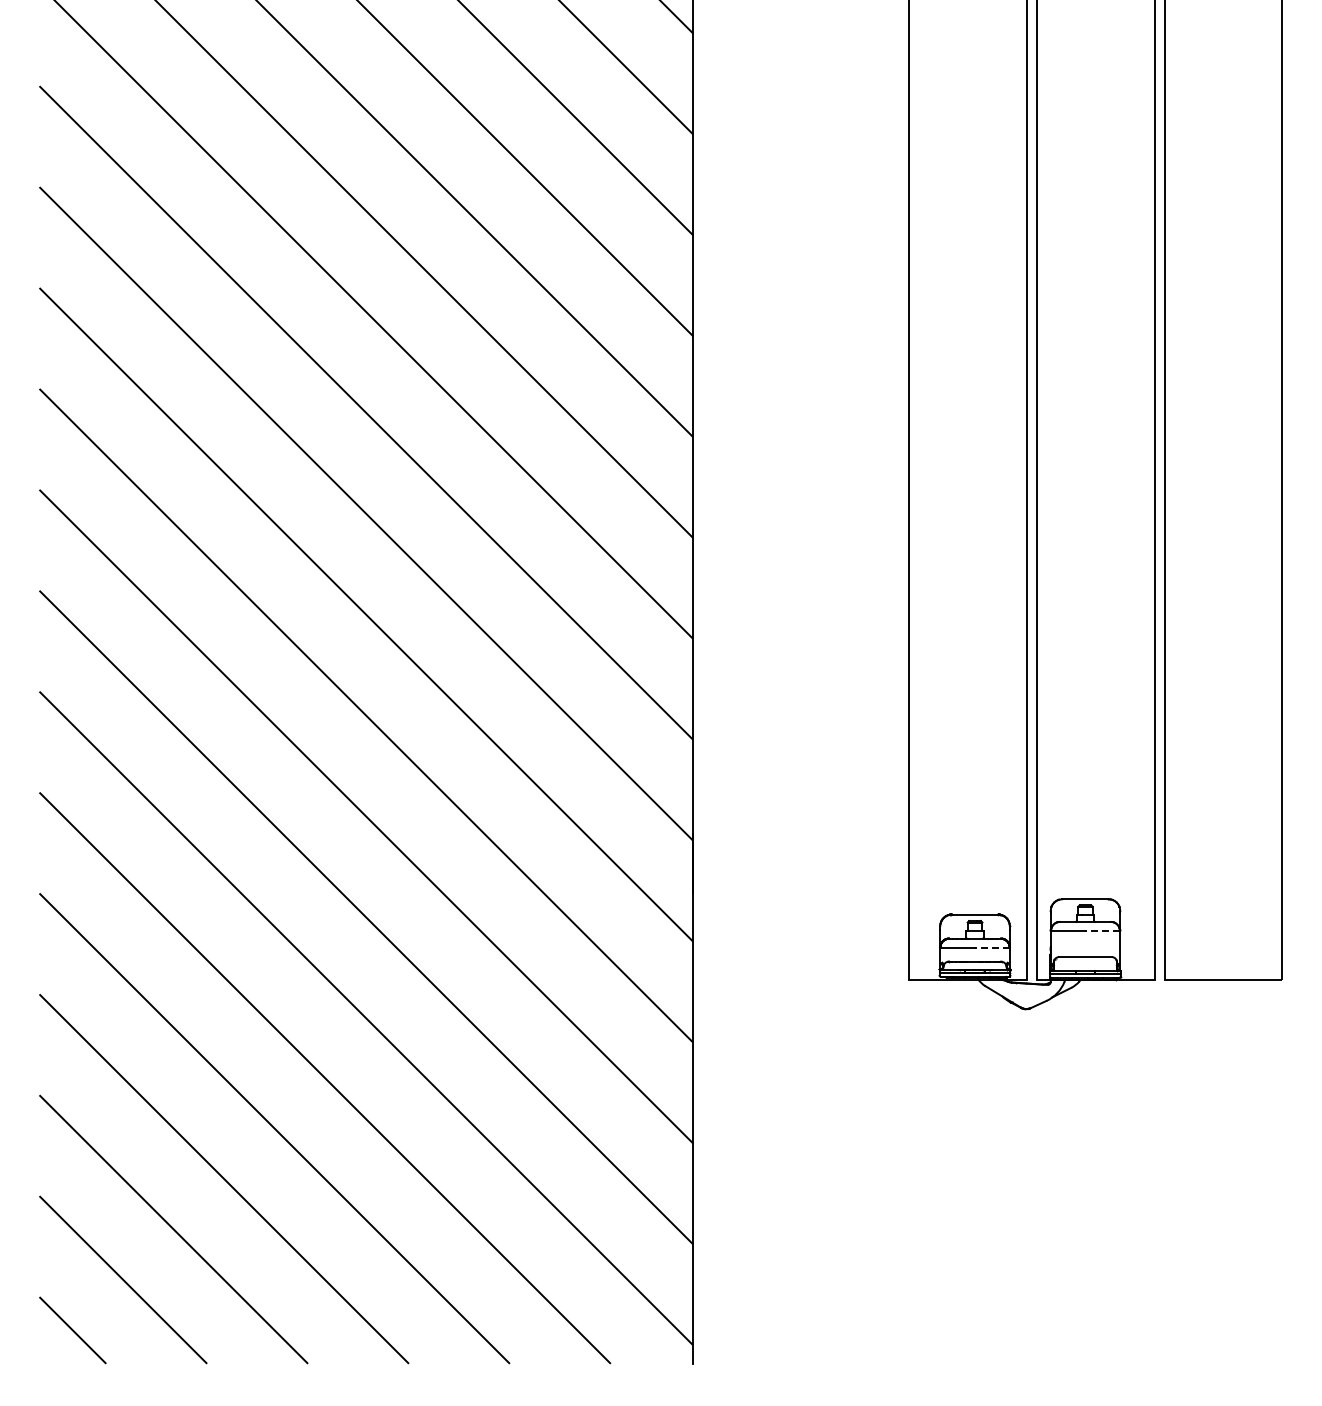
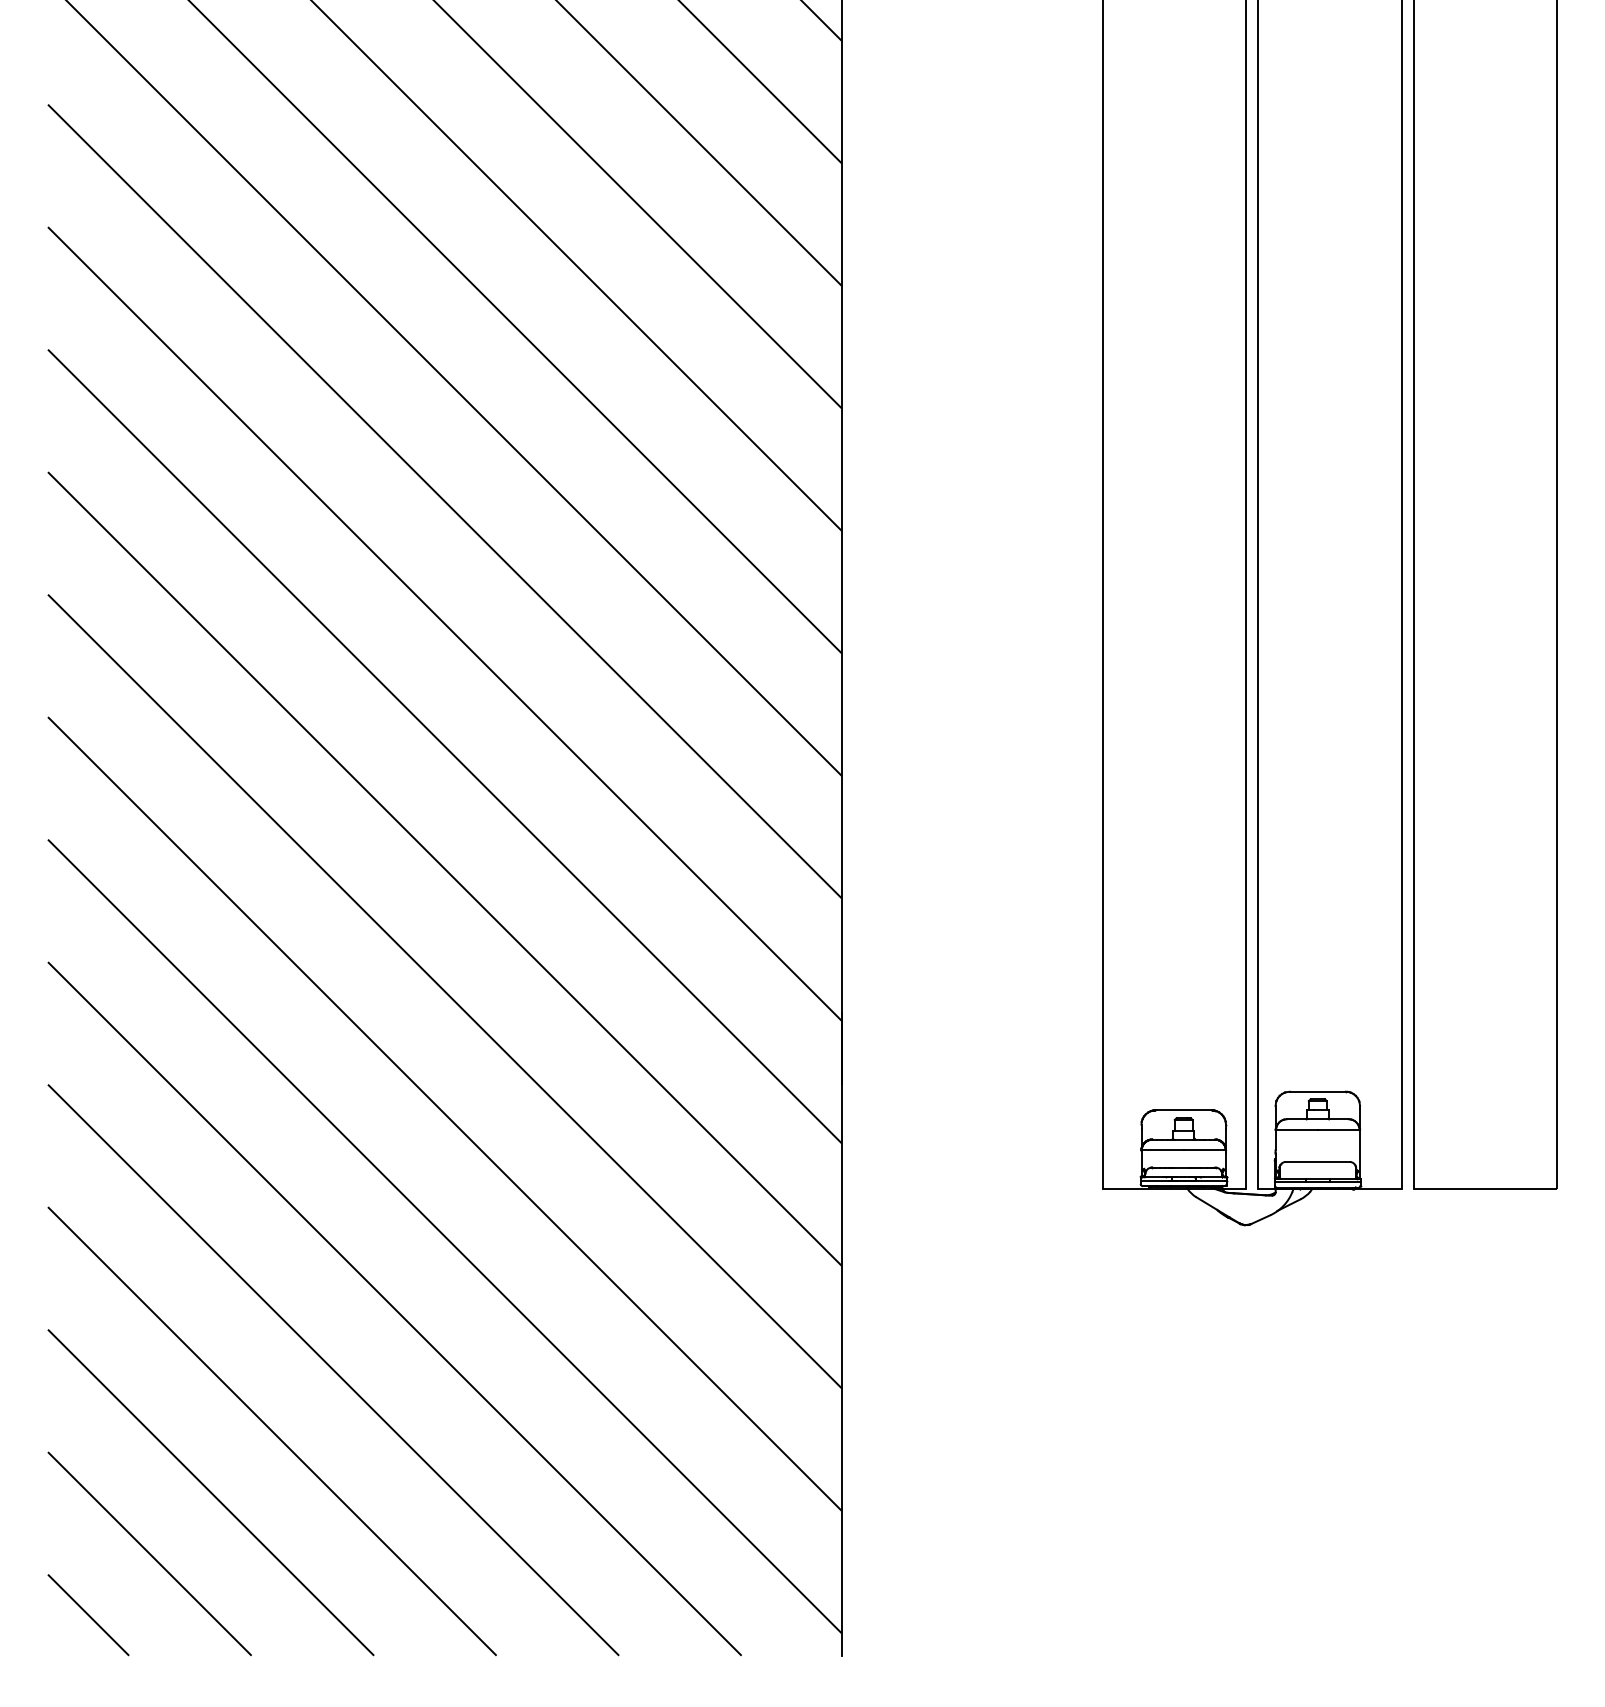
line: (1102, 930) -> (1338, 1129), dashed -> solid
line: (991, 947) -> (1203, 1150), dashed -> solid

